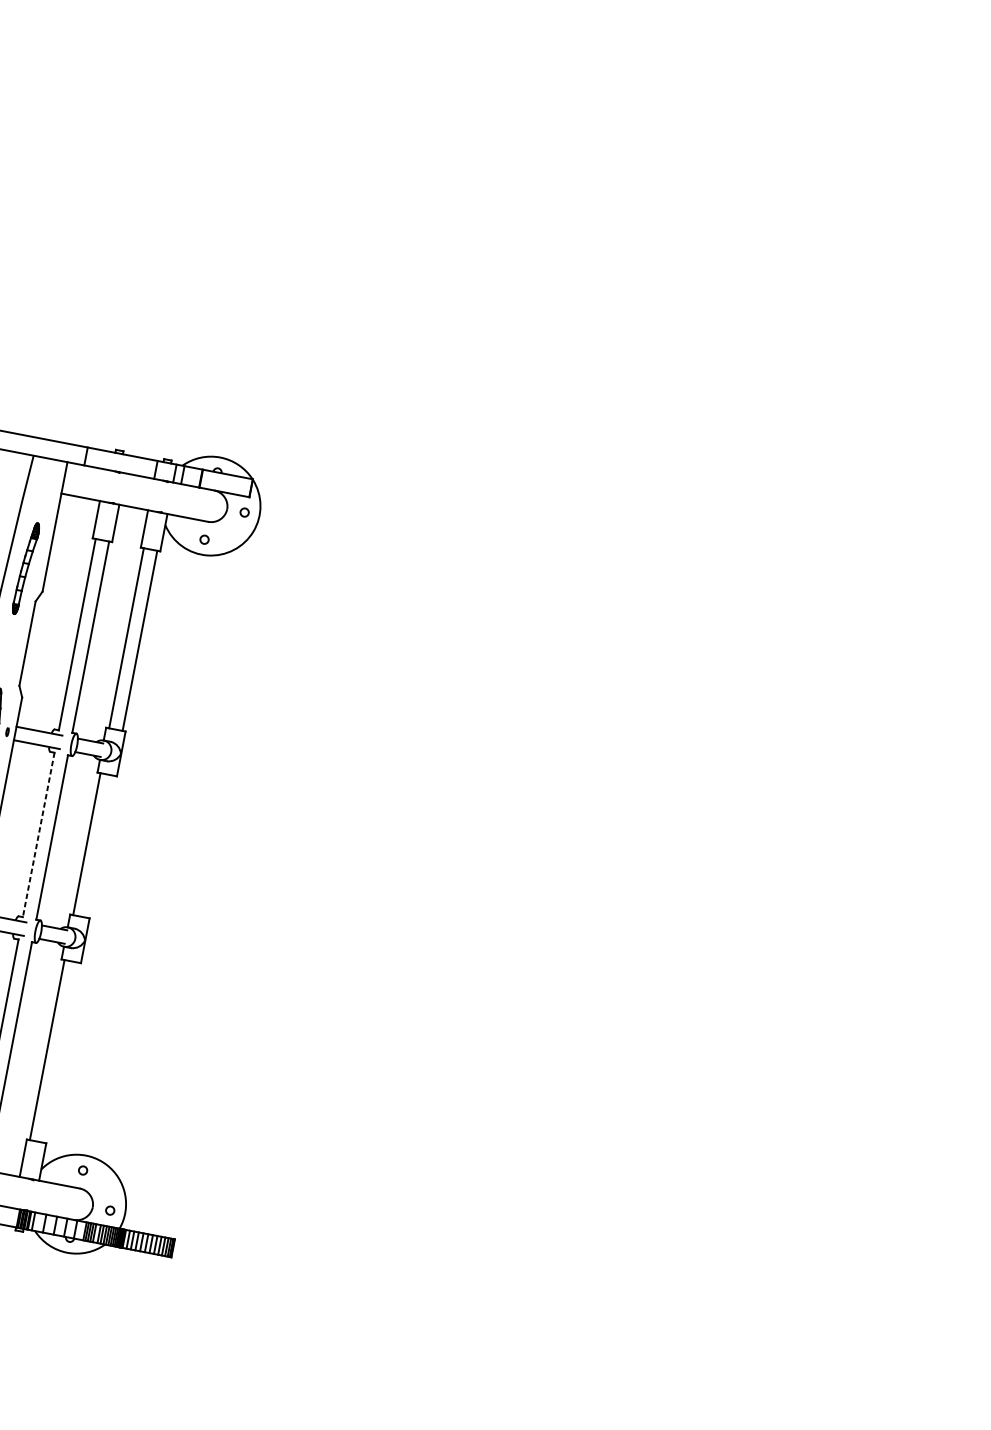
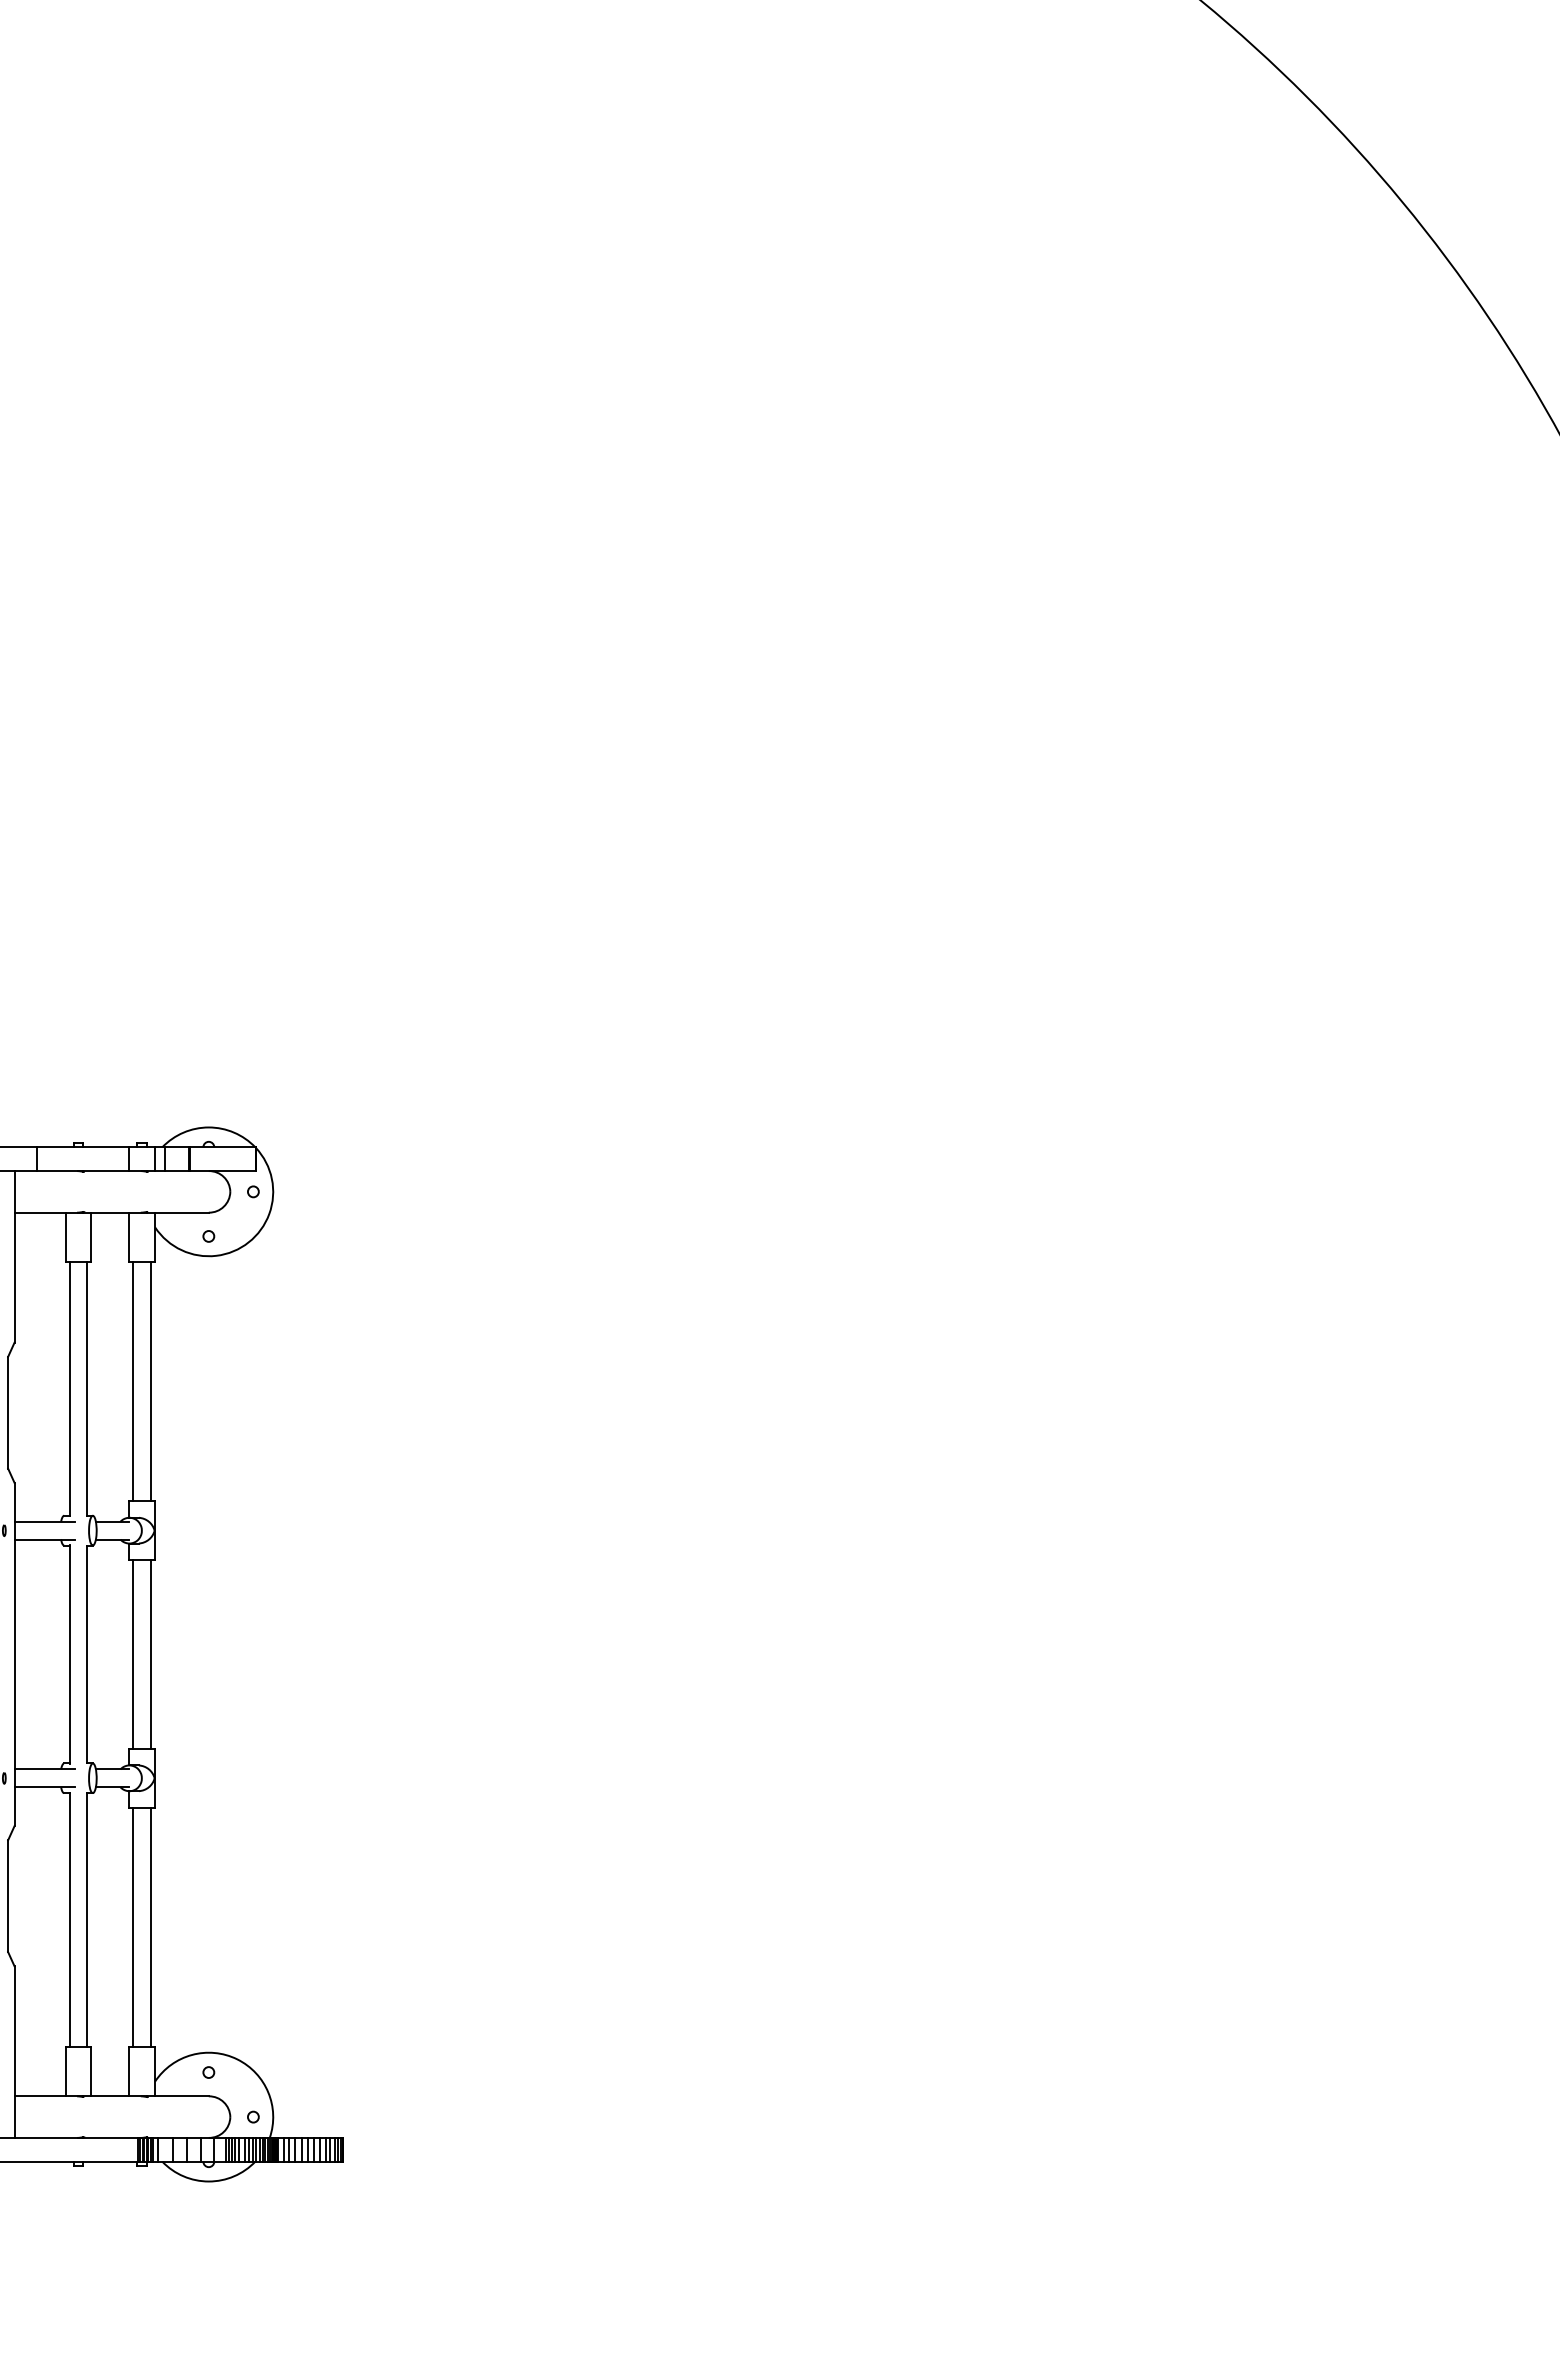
line: (38, 834) -> (69, 1654), dashed -> solid
line: (100, 846) -> (151, 1654), added
line: (60, 1052) -> (151, 1927), added

